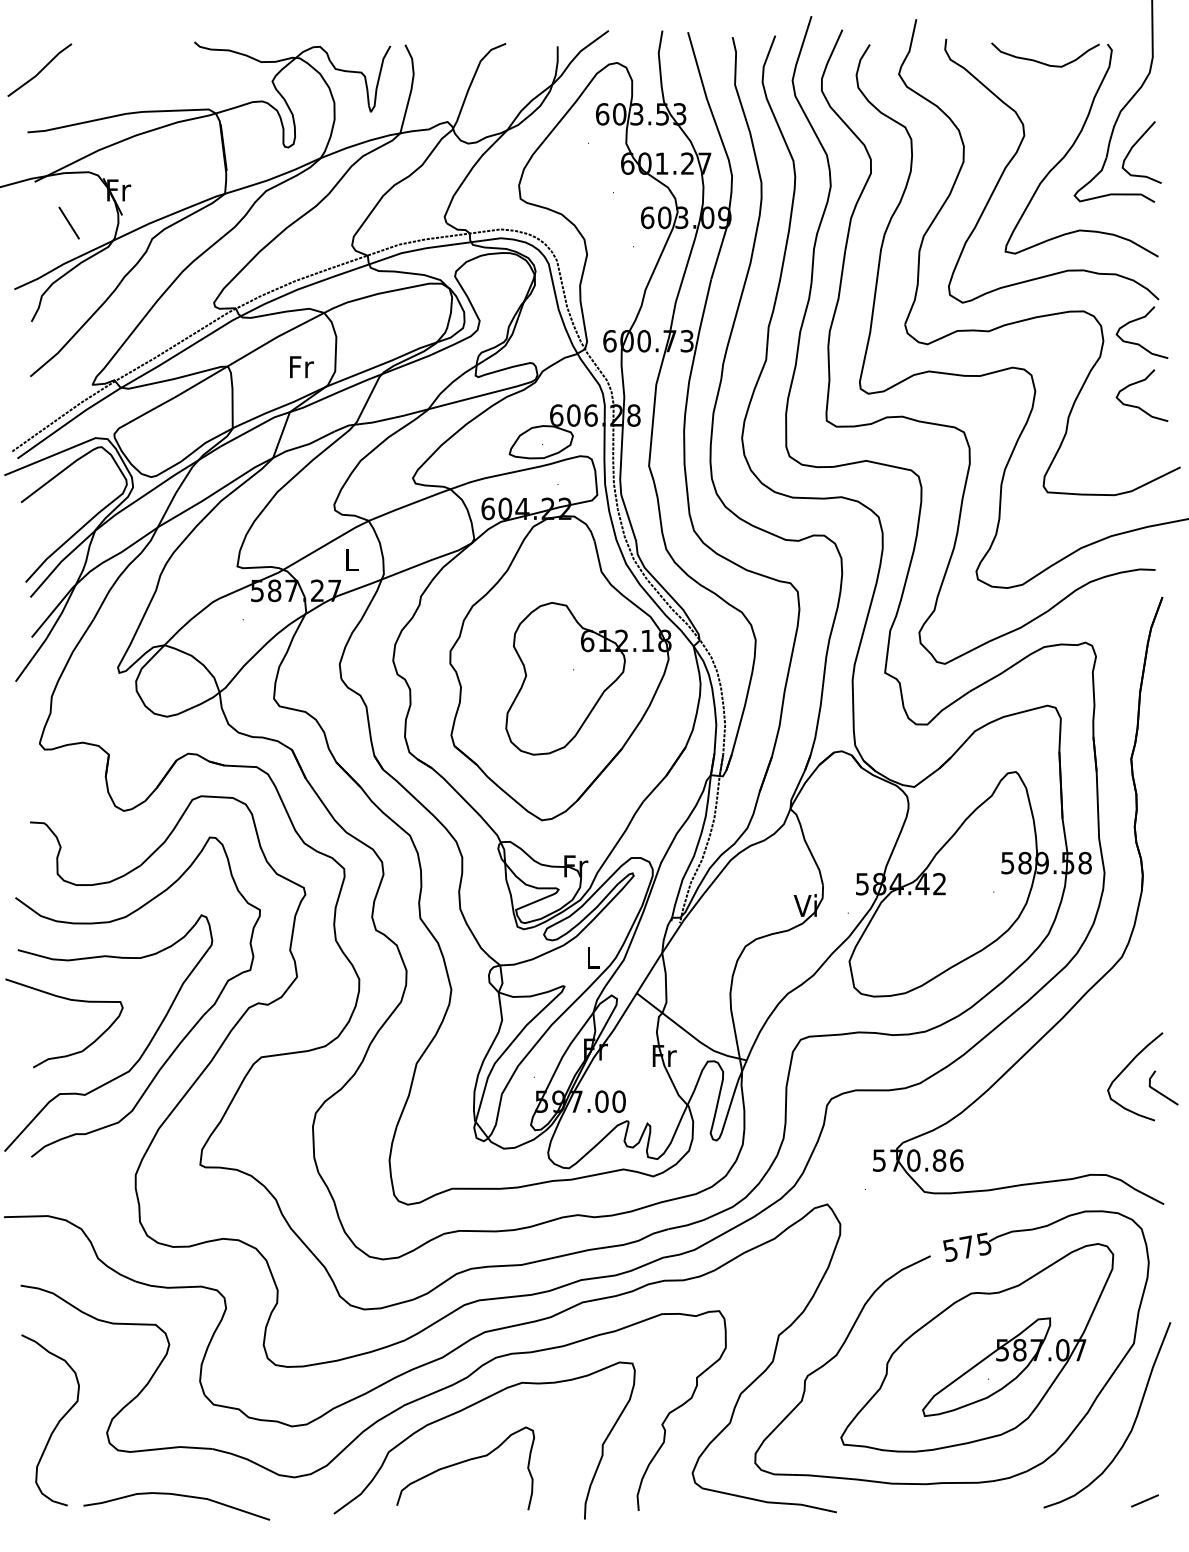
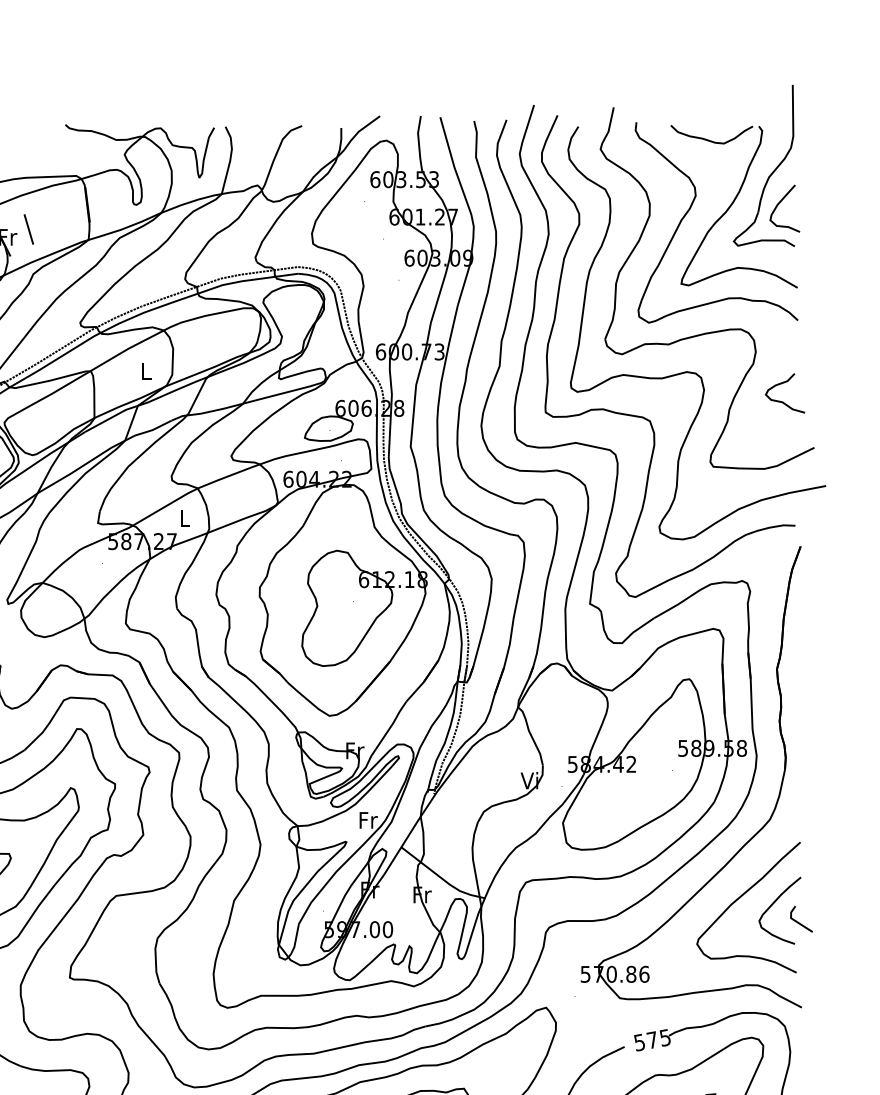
line: (145, 179) -> (28, 229), added
curve: (1138, 343) -> (782, 353), removed
text: (301, 367) -> (146, 371), Fr -> L
text: (593, 957) -> (368, 820), L -> Fr
curve: (1082, 1060) -> (739, 898), added

